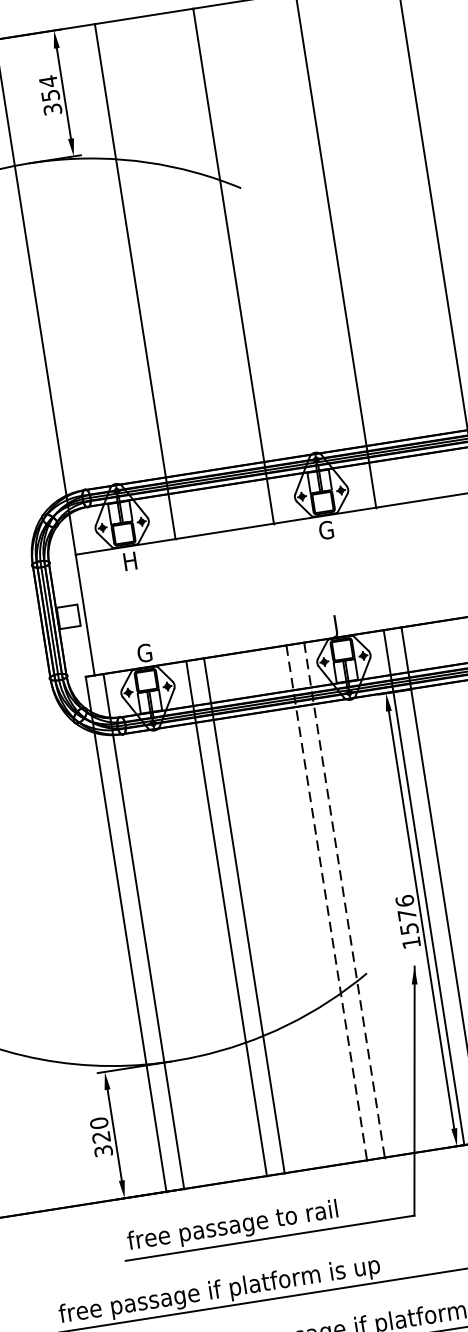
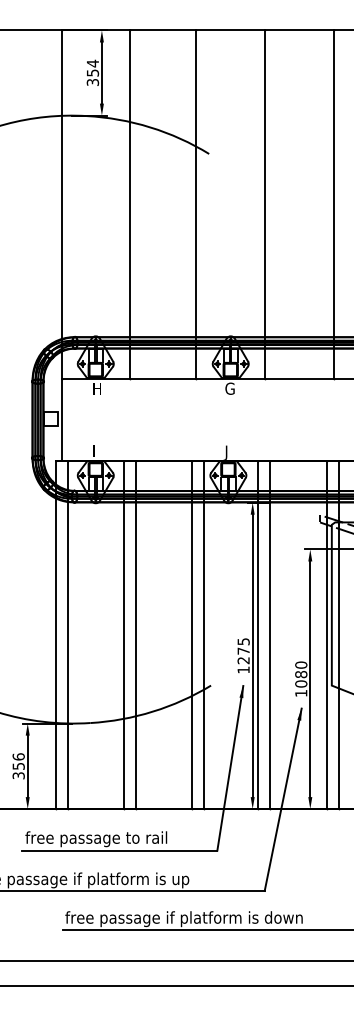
text: (144, 653) -> (97, 451), G -> I
line: (344, 901) -> (203, 635), dashed -> solid
line: (326, 903) -> (191, 635), dashed -> solid
text: (406, 915) -> (243, 651), 1576 -> 1275
text: (99, 1130) -> (18, 761), 320 -> 356

